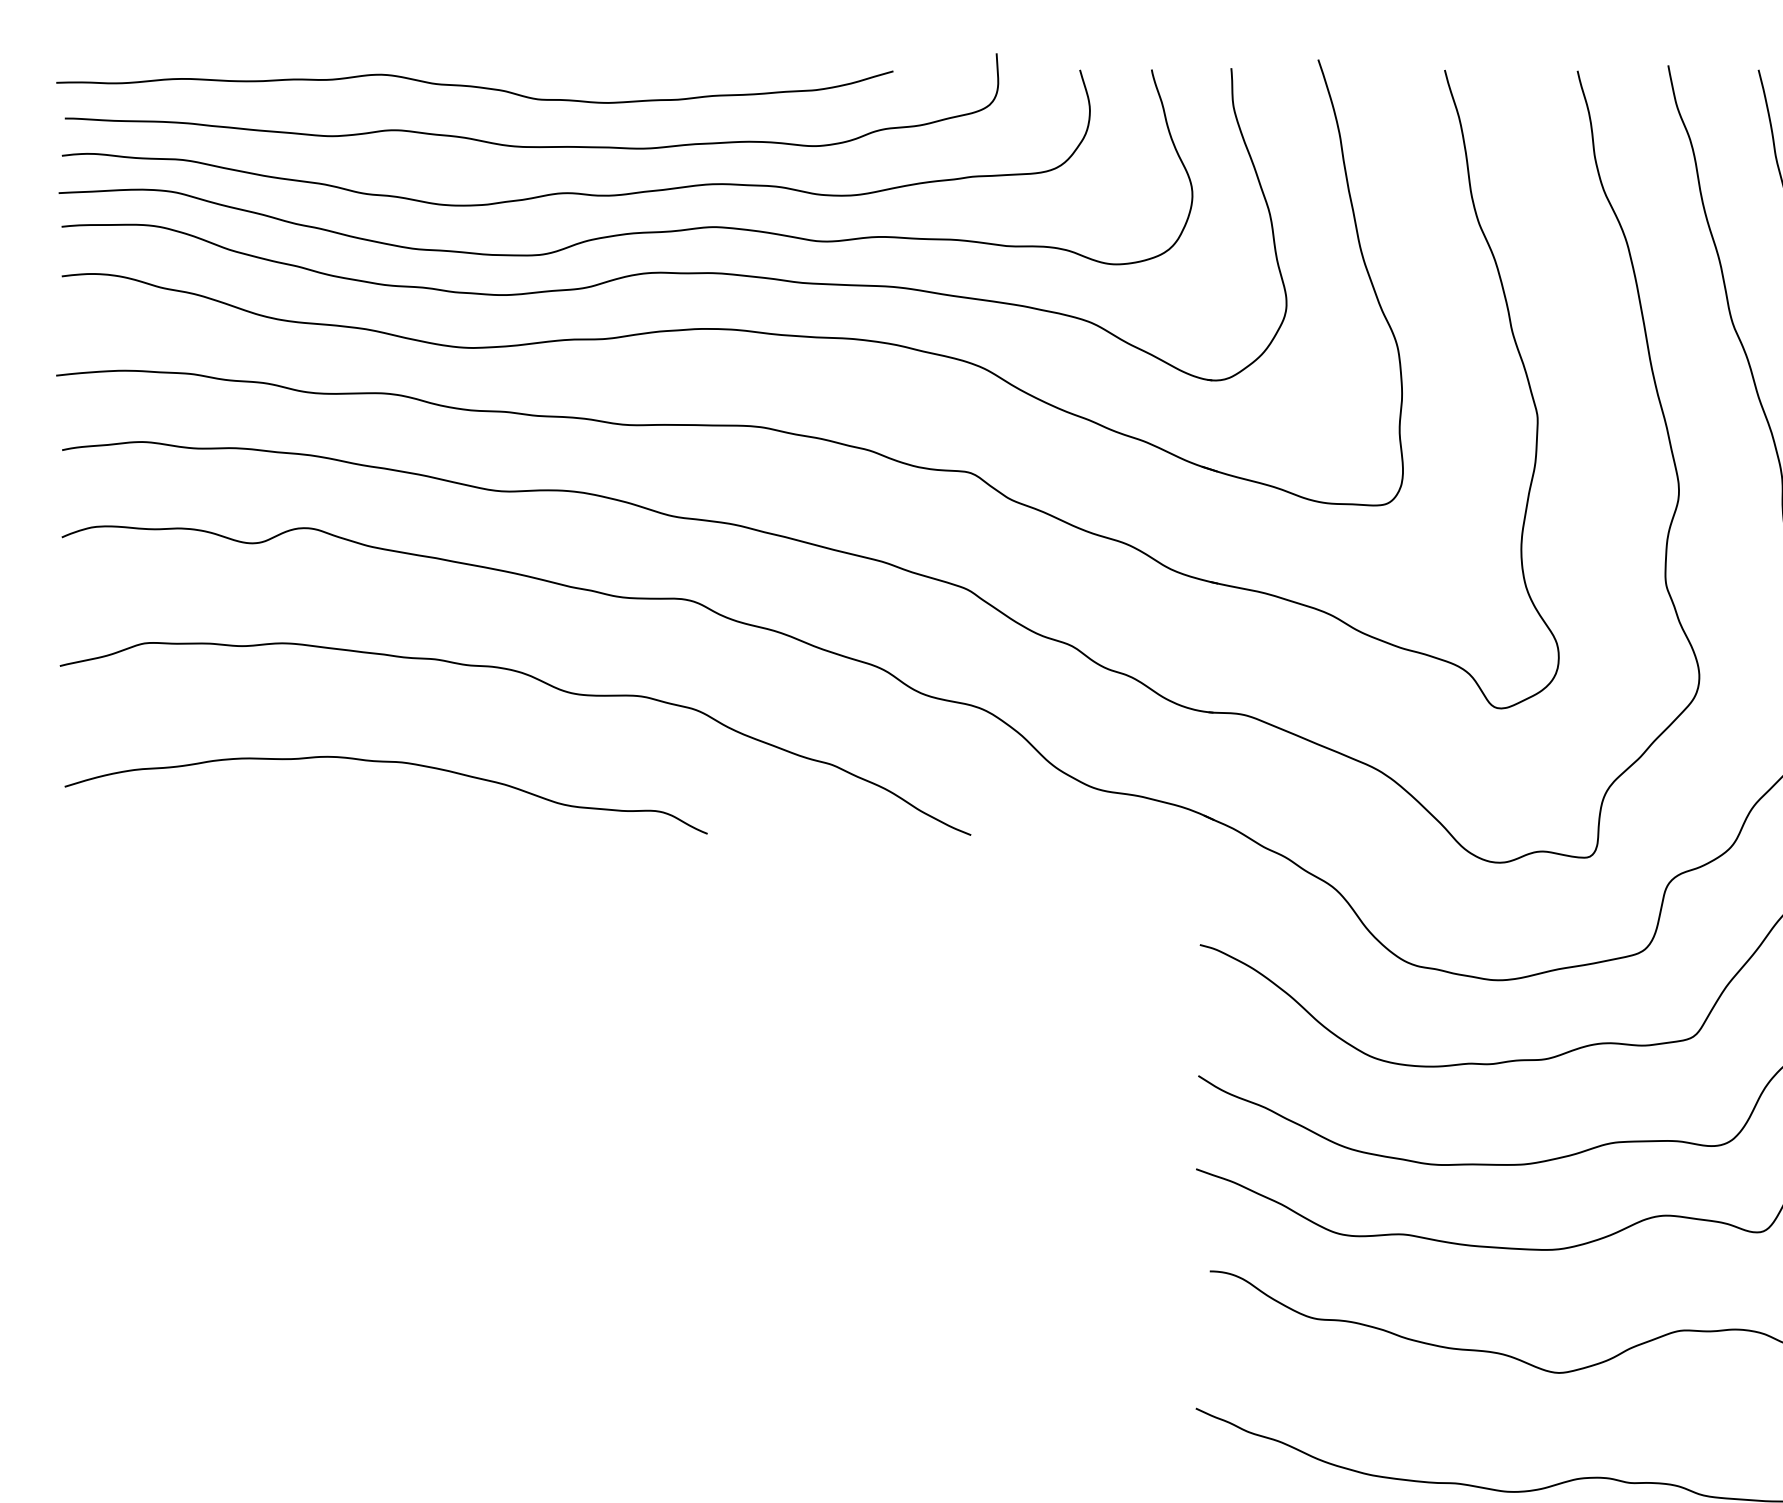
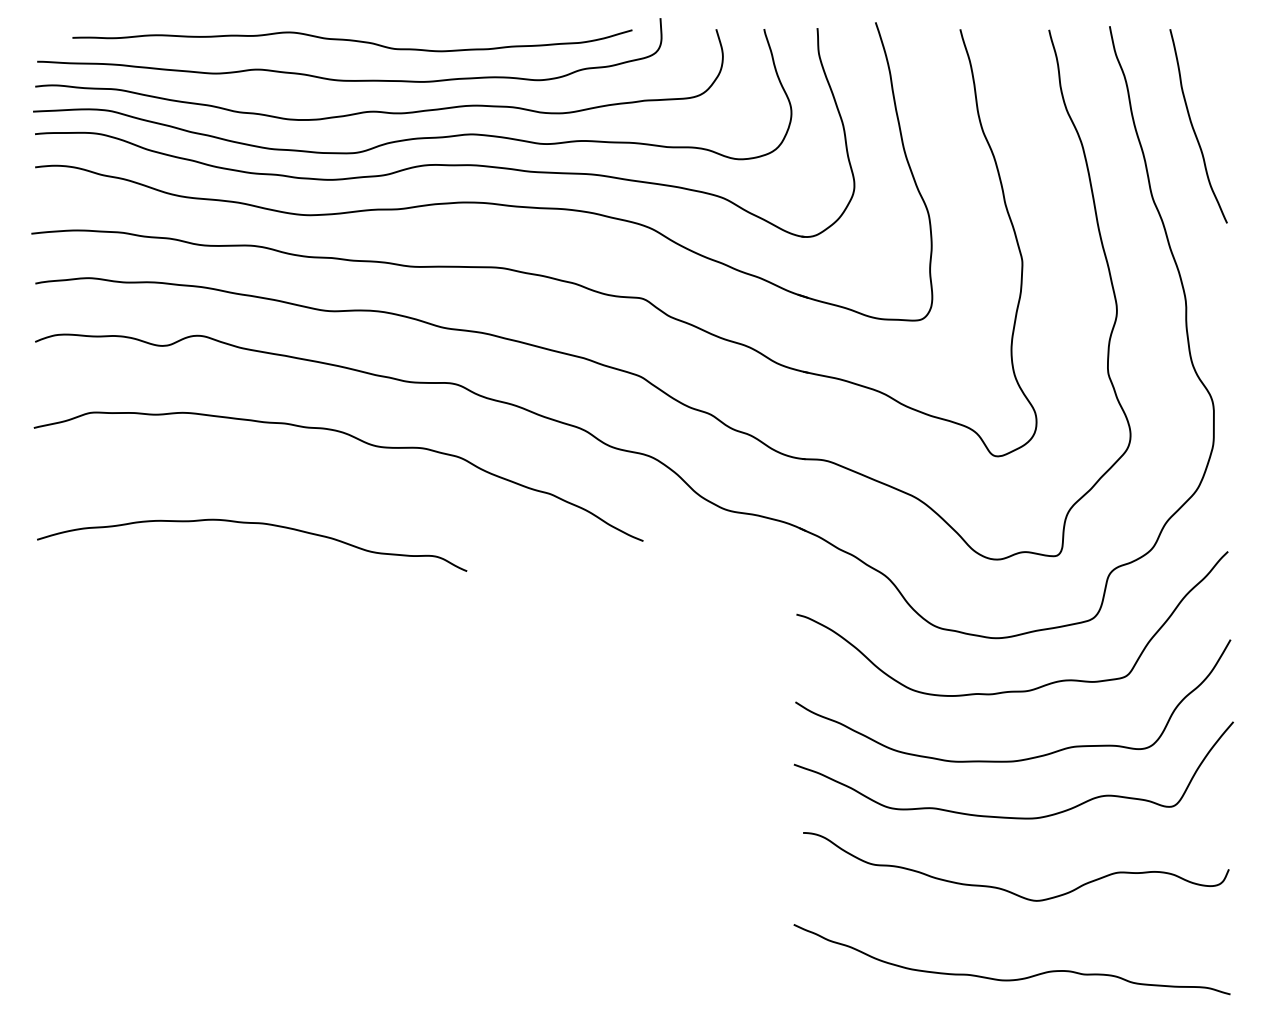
curve: (474, 86) -> (352, 40), moved
curve: (394, 763) -> (257, 524), moved

